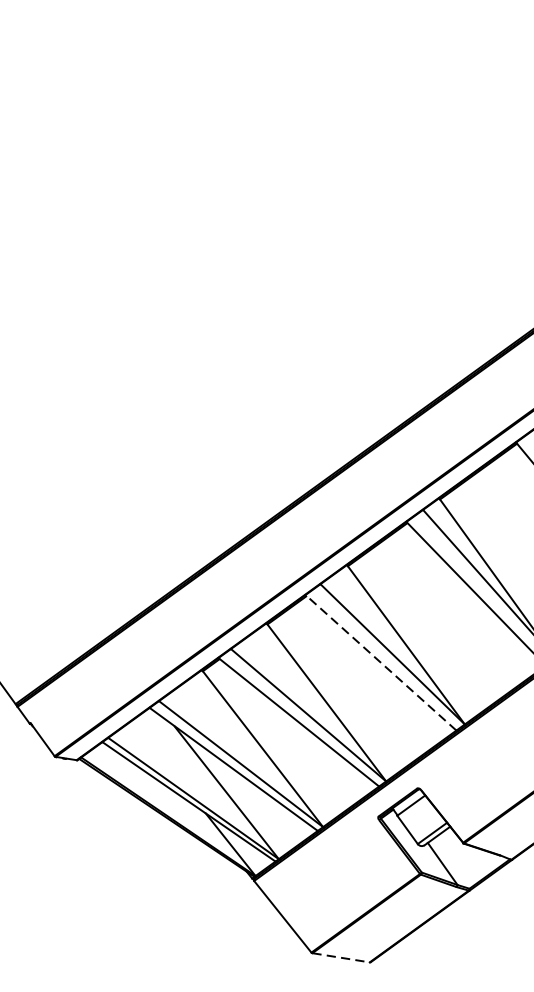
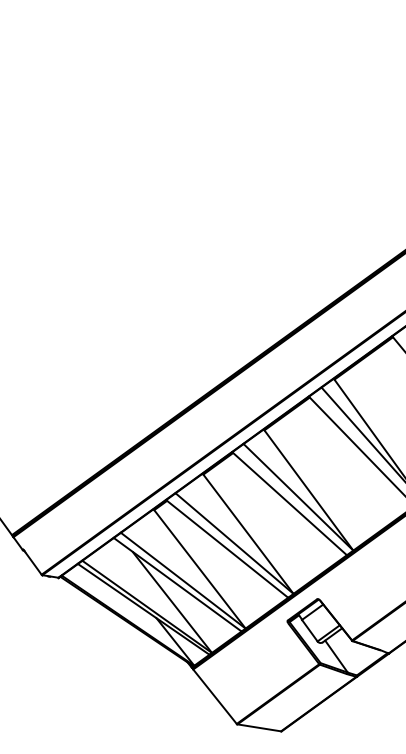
line: (380, 662) -> (289, 503), dashed -> solid
line: (341, 957) -> (259, 727), dashed -> solid

